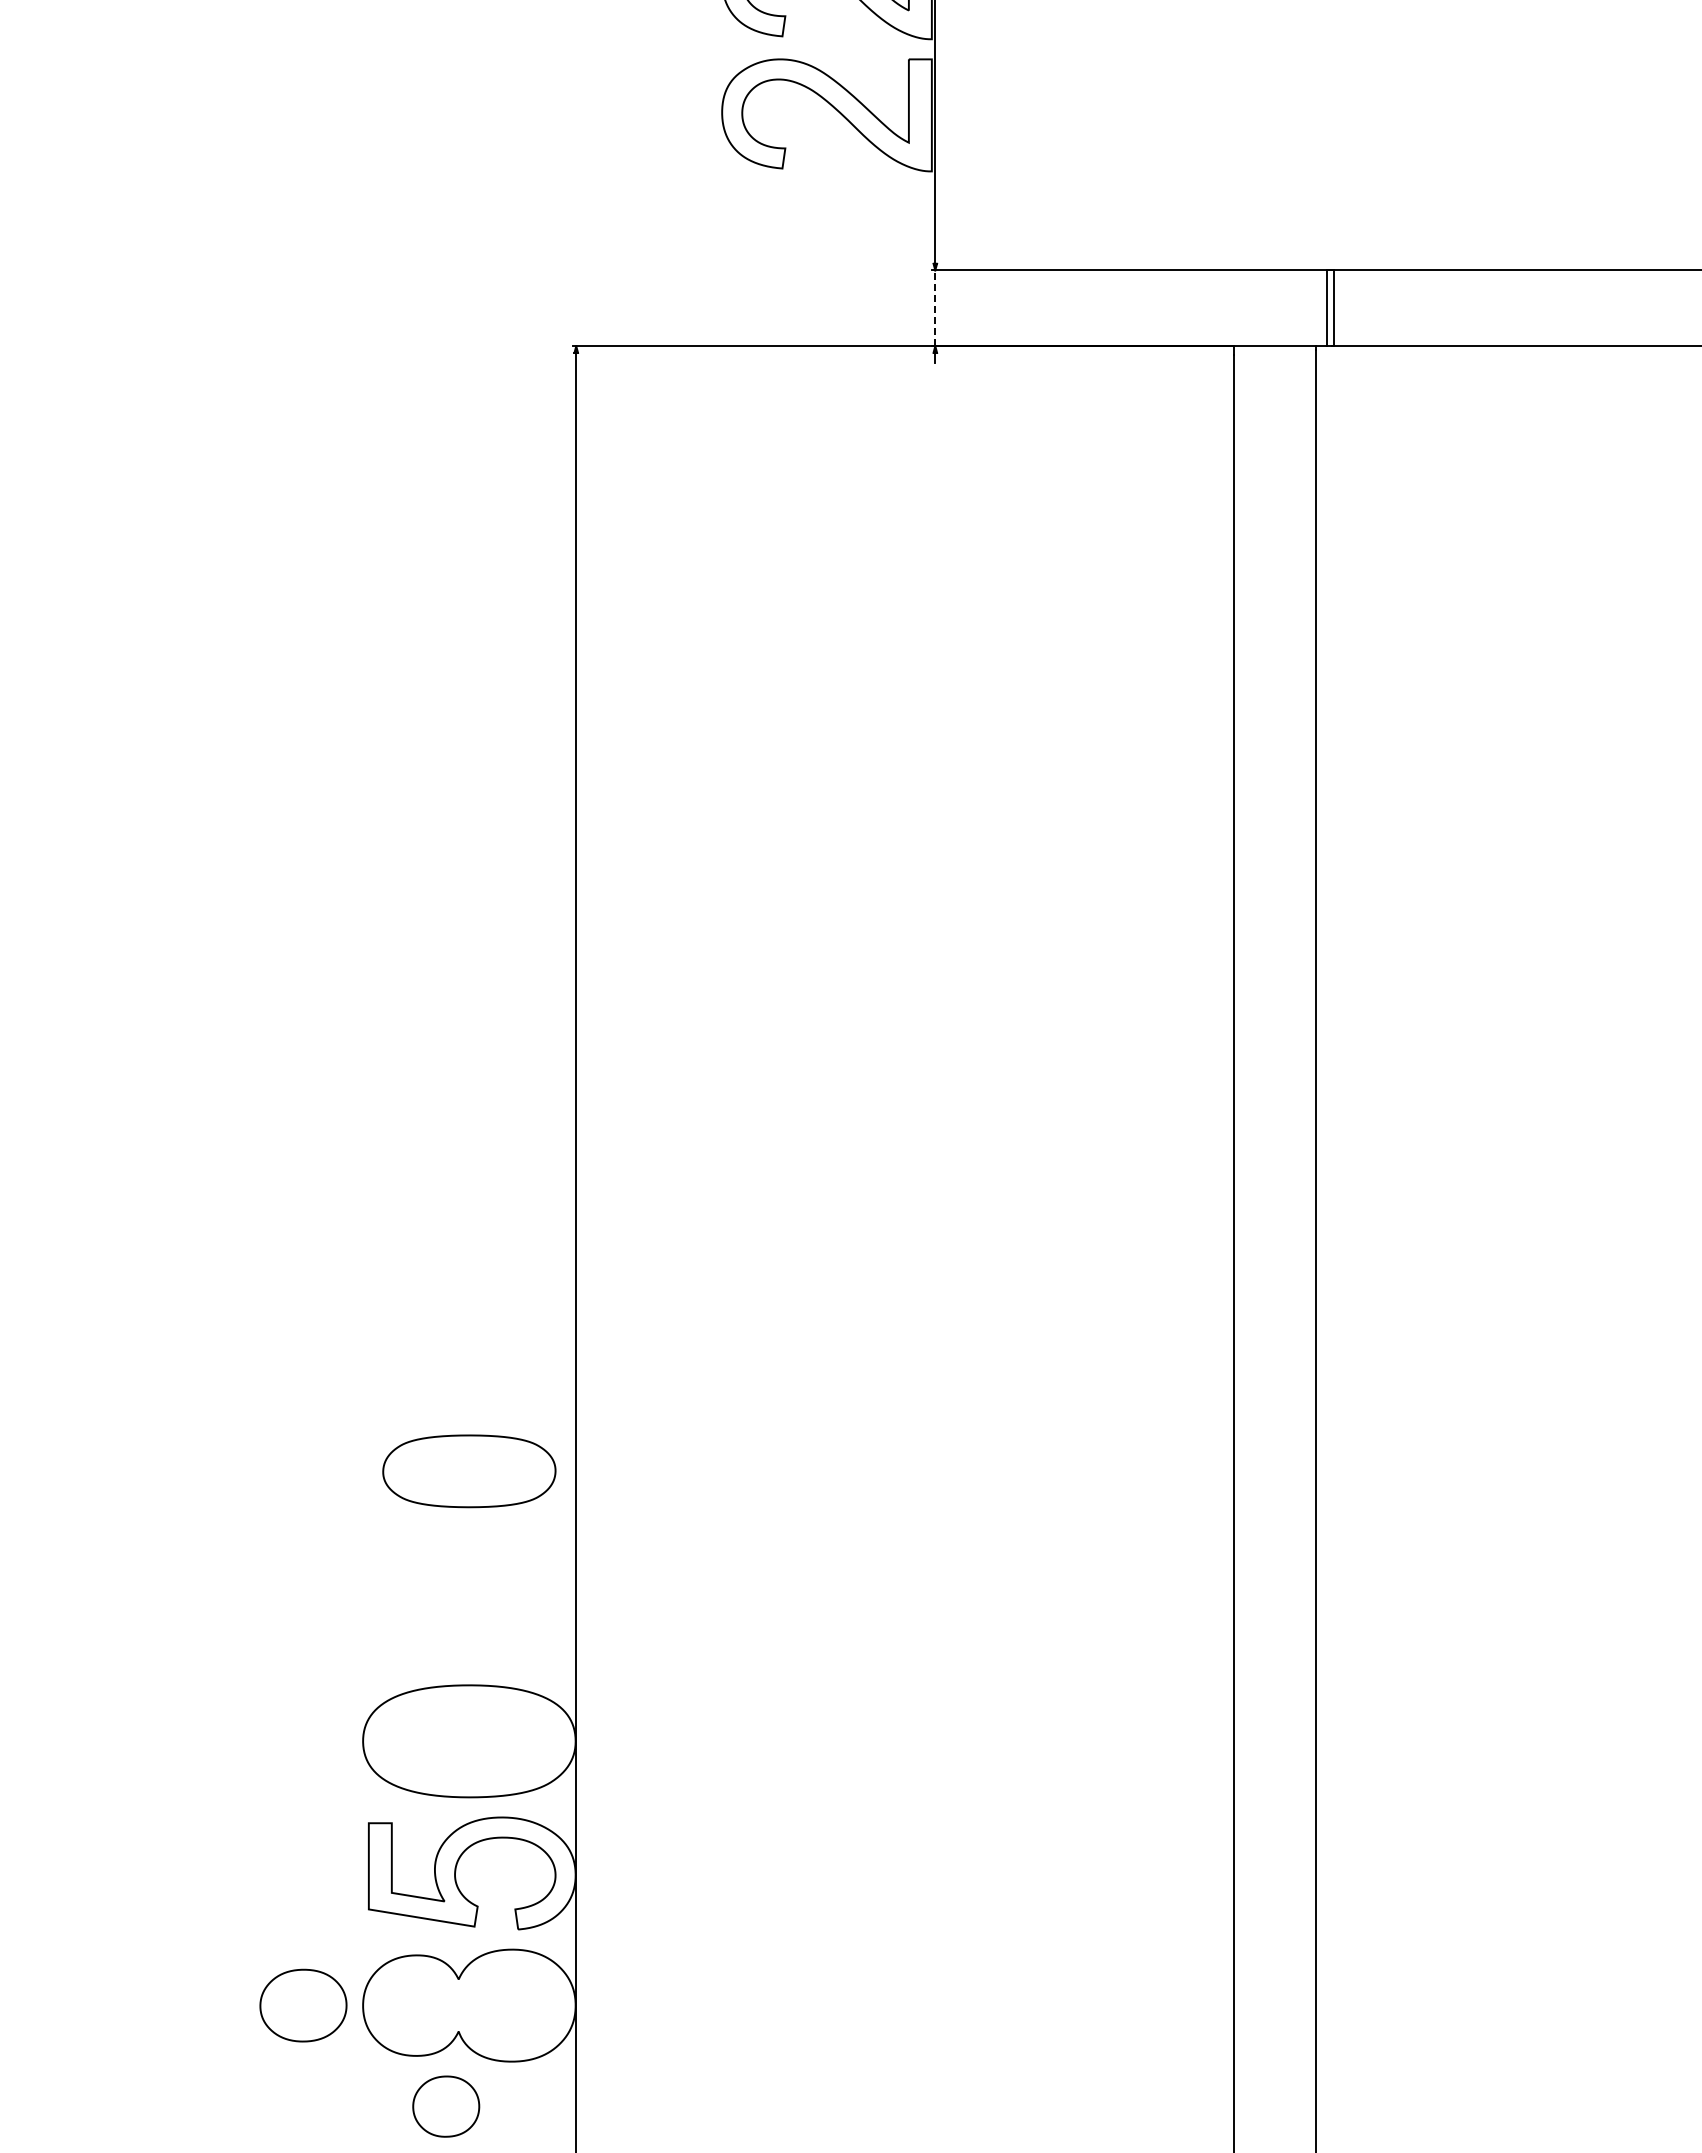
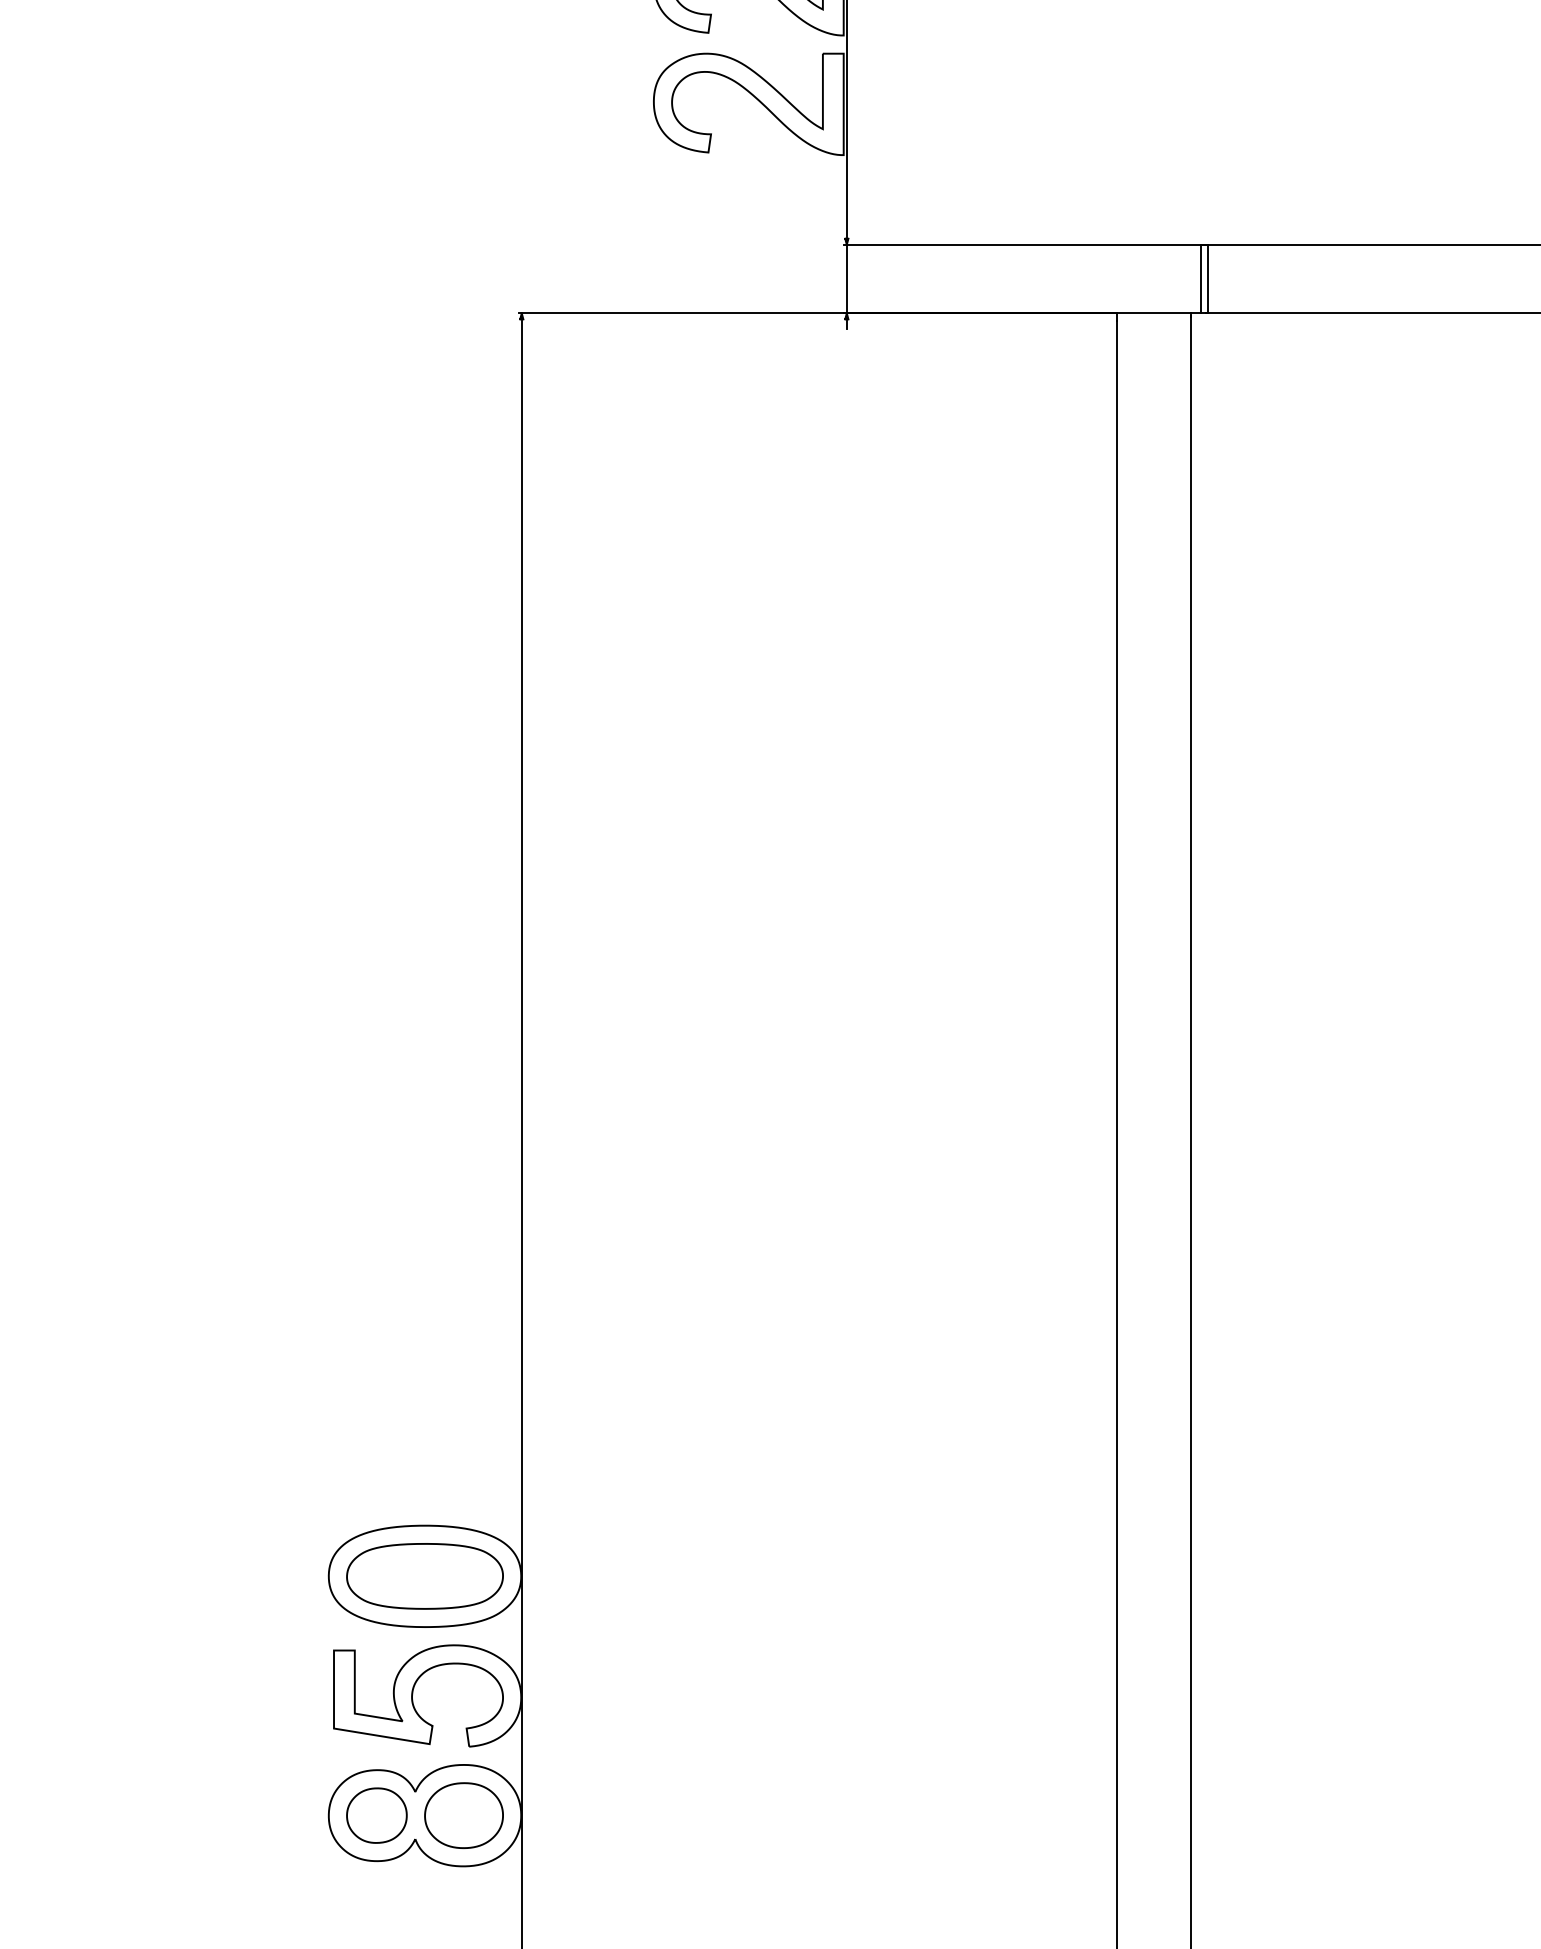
line: (935, 308) -> (846, 279), dashed -> solid
part: (469, 1471) -> (425, 1576), moved
part: (303, 2005) -> (464, 1815), moved
part: (446, 2106) -> (377, 1815), moved

